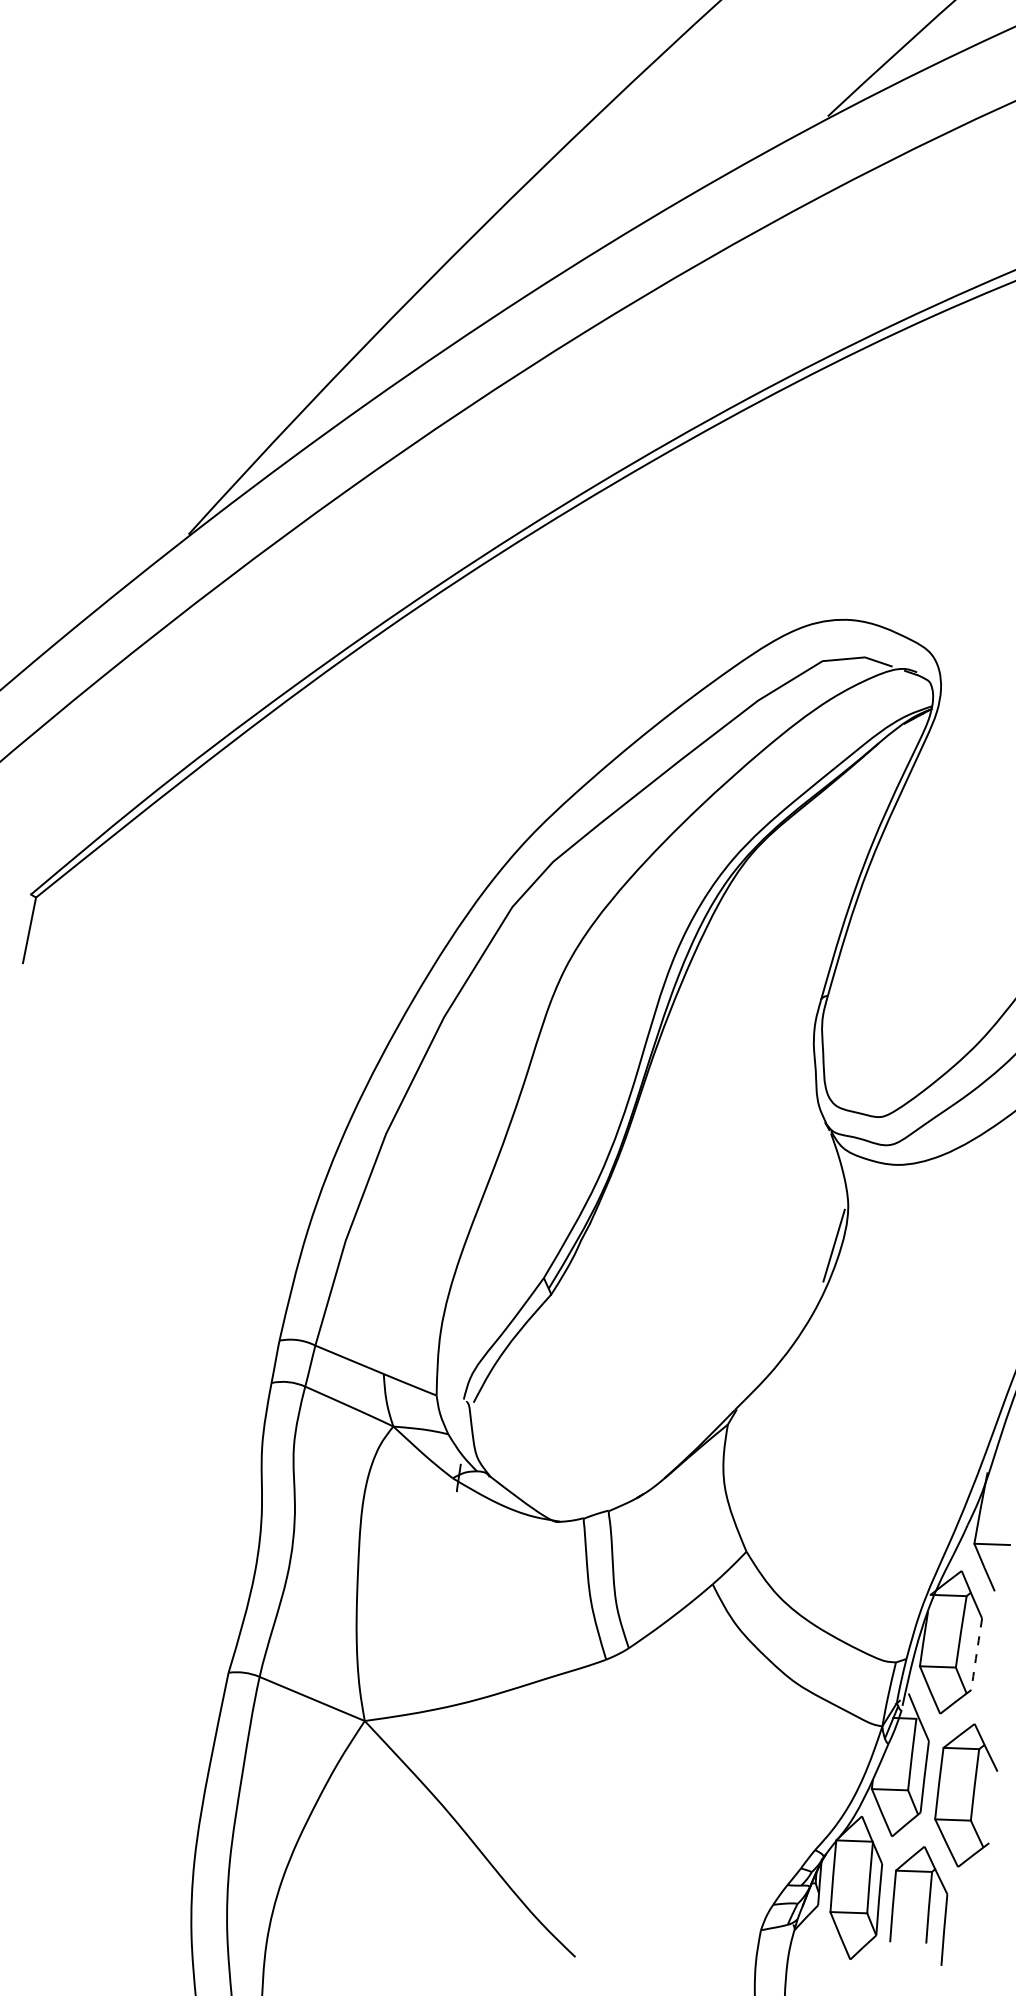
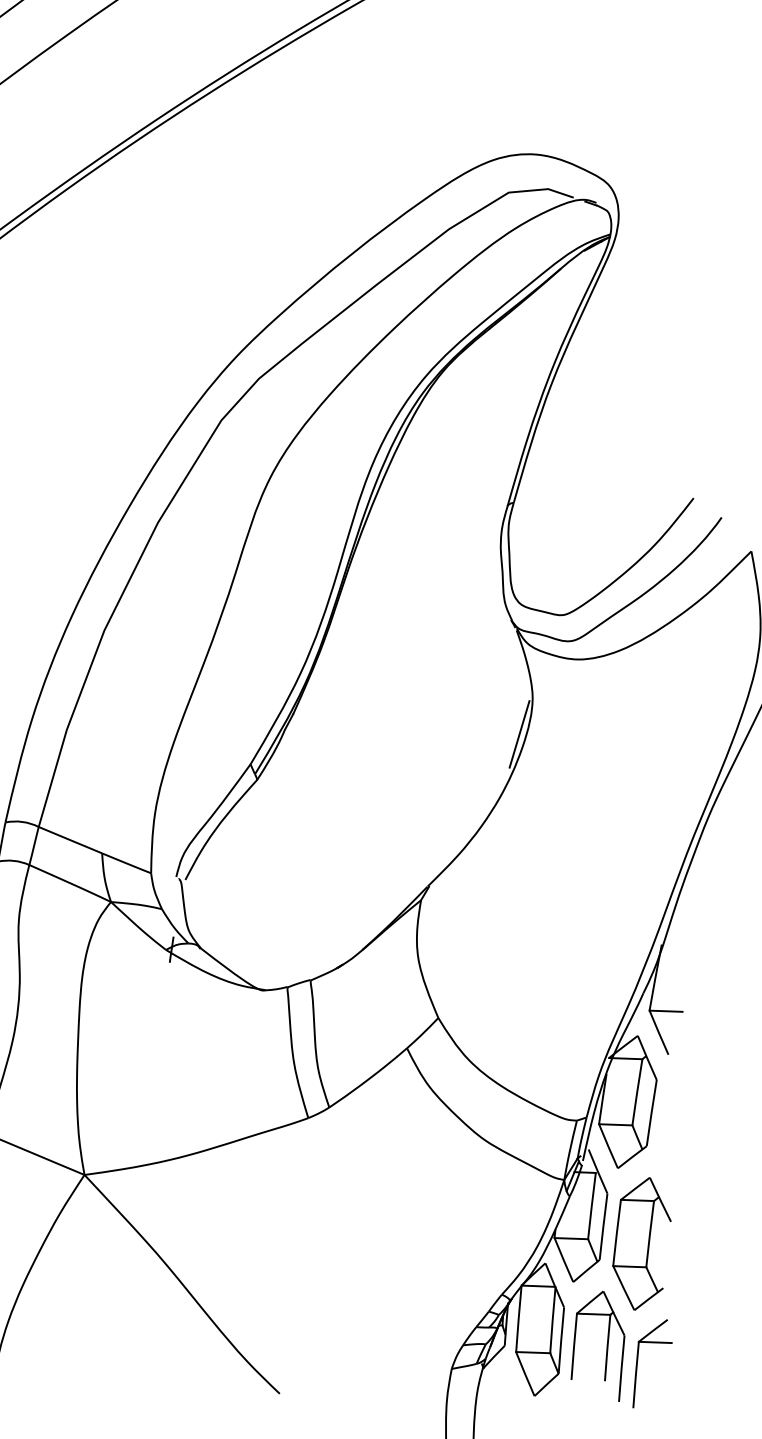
arc: (976, 1654) -> (651, 1113), dashed -> solid
part: (962, 1919) -> (638, 1358), added

